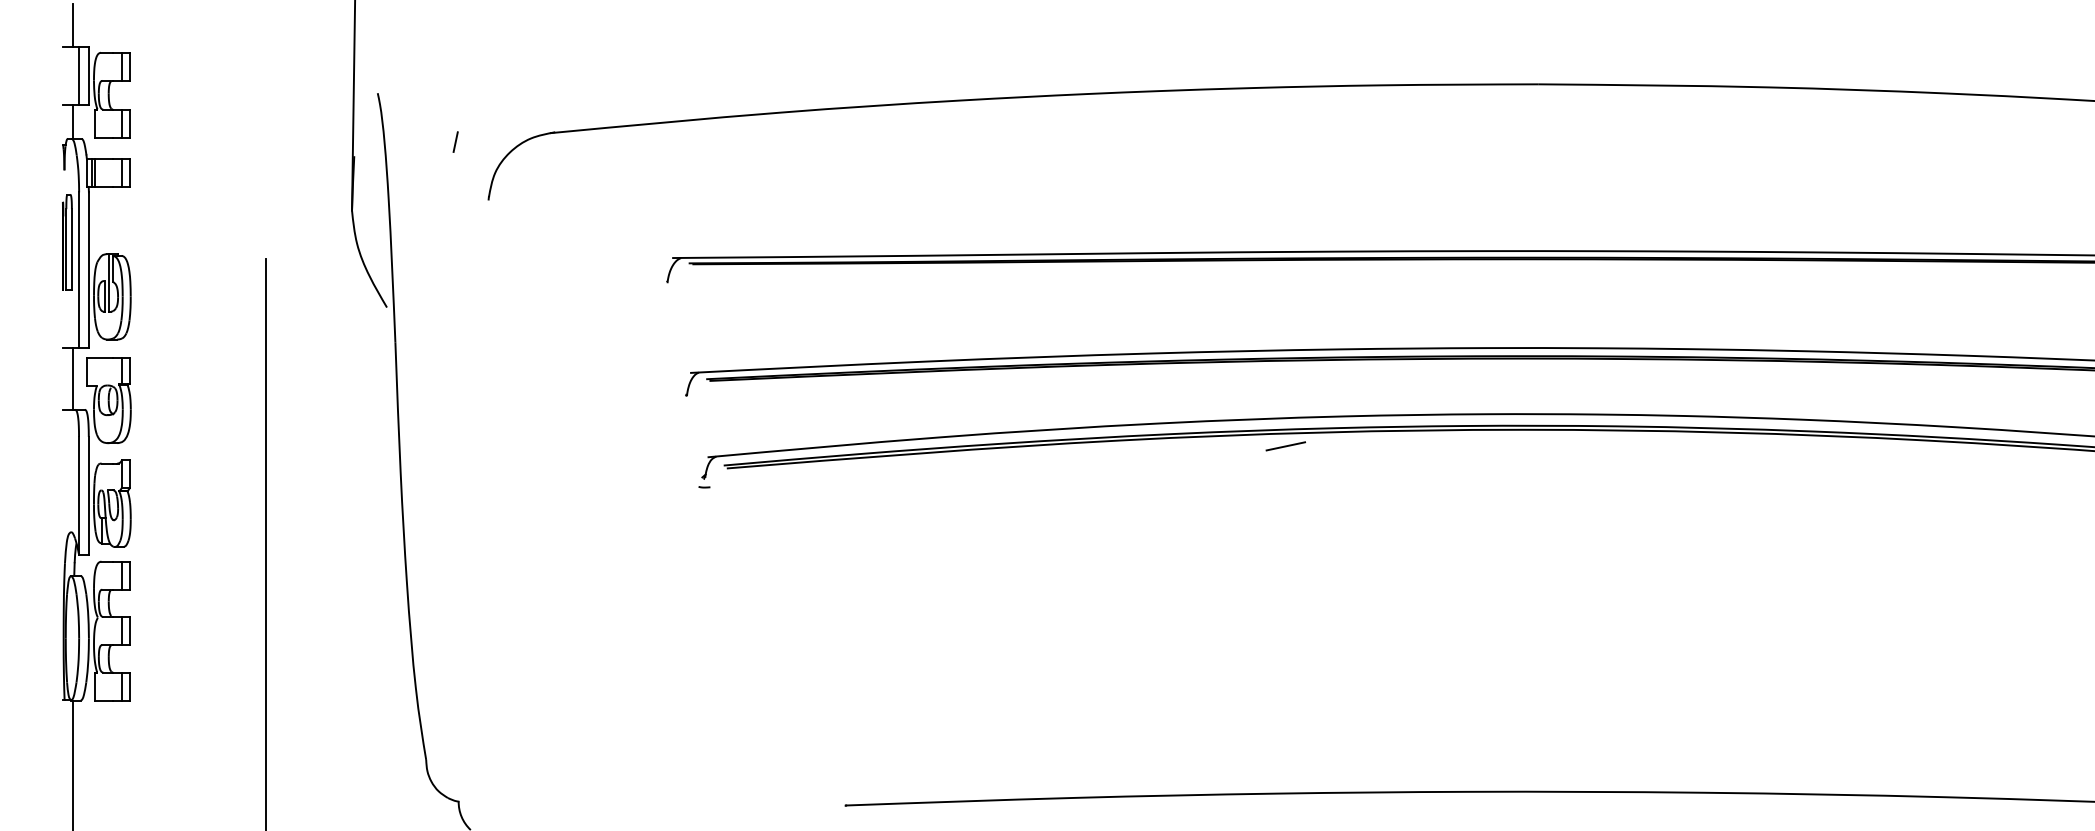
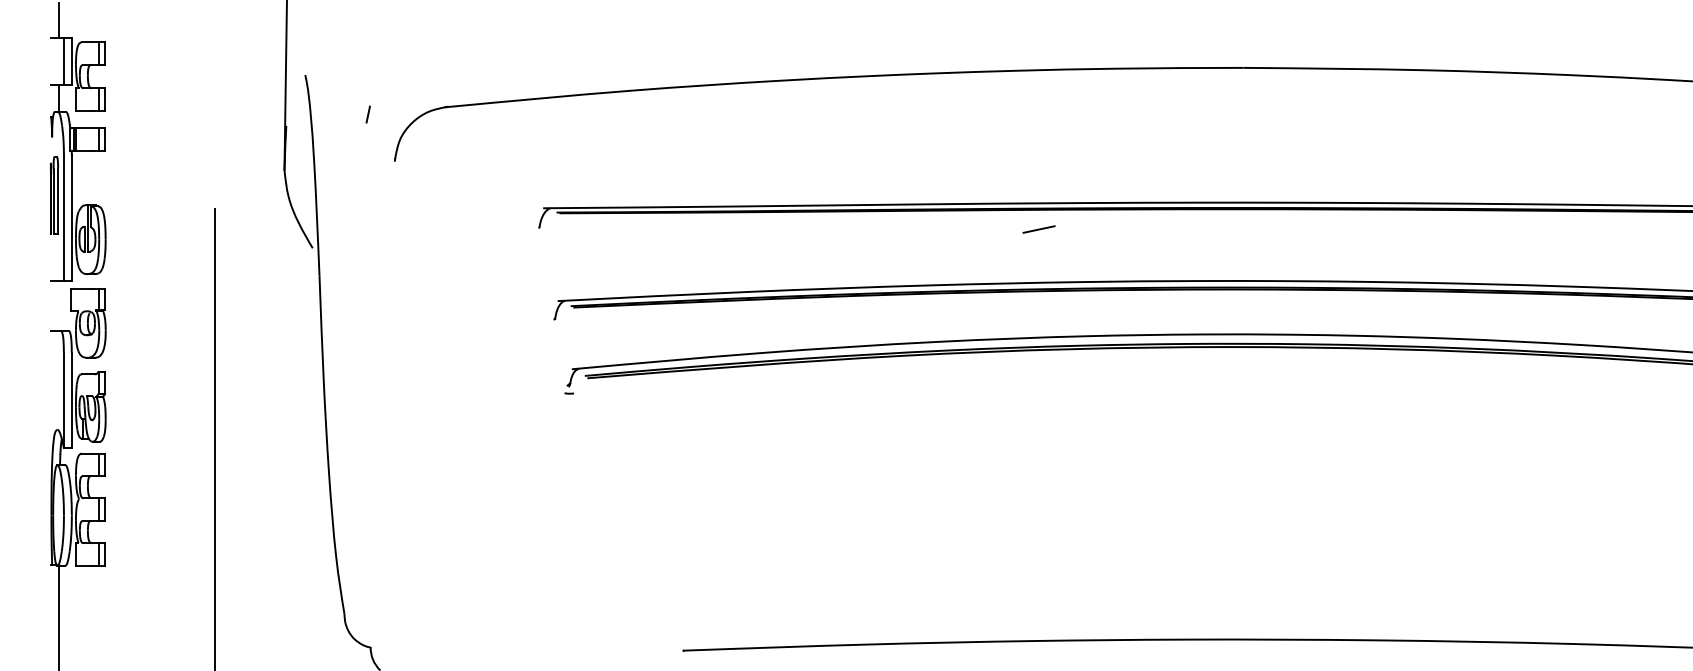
line: (72, 378) -> (58, 305), removed
line: (1285, 446) -> (1038, 229), moved

